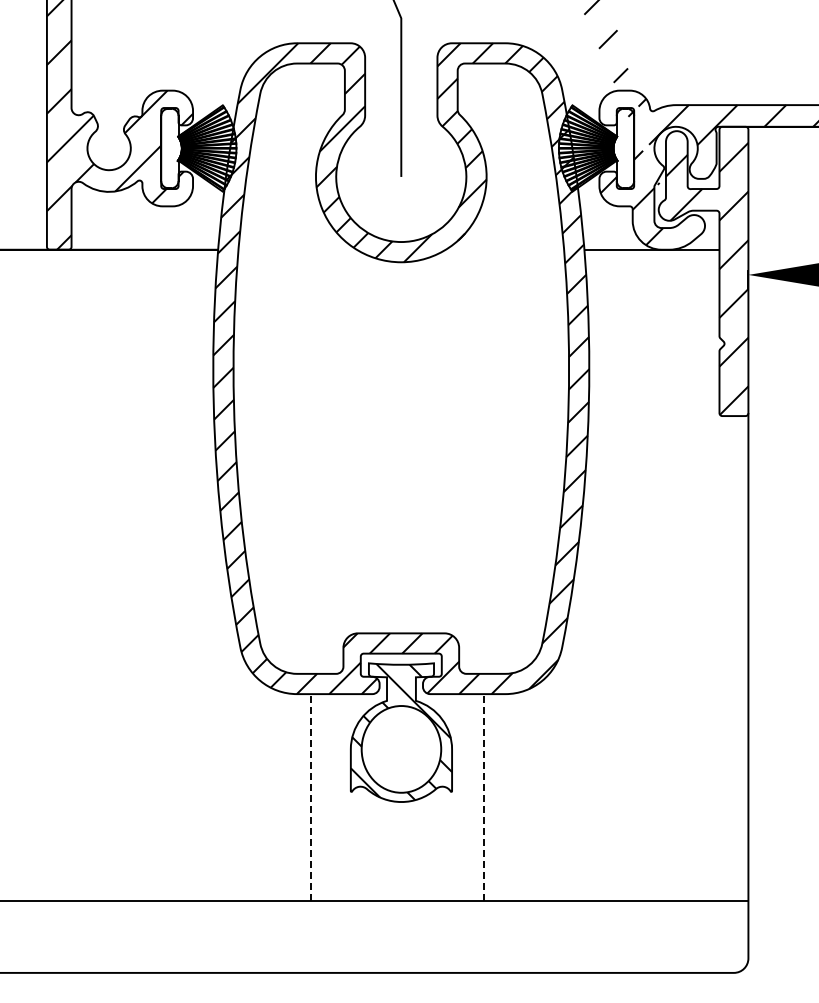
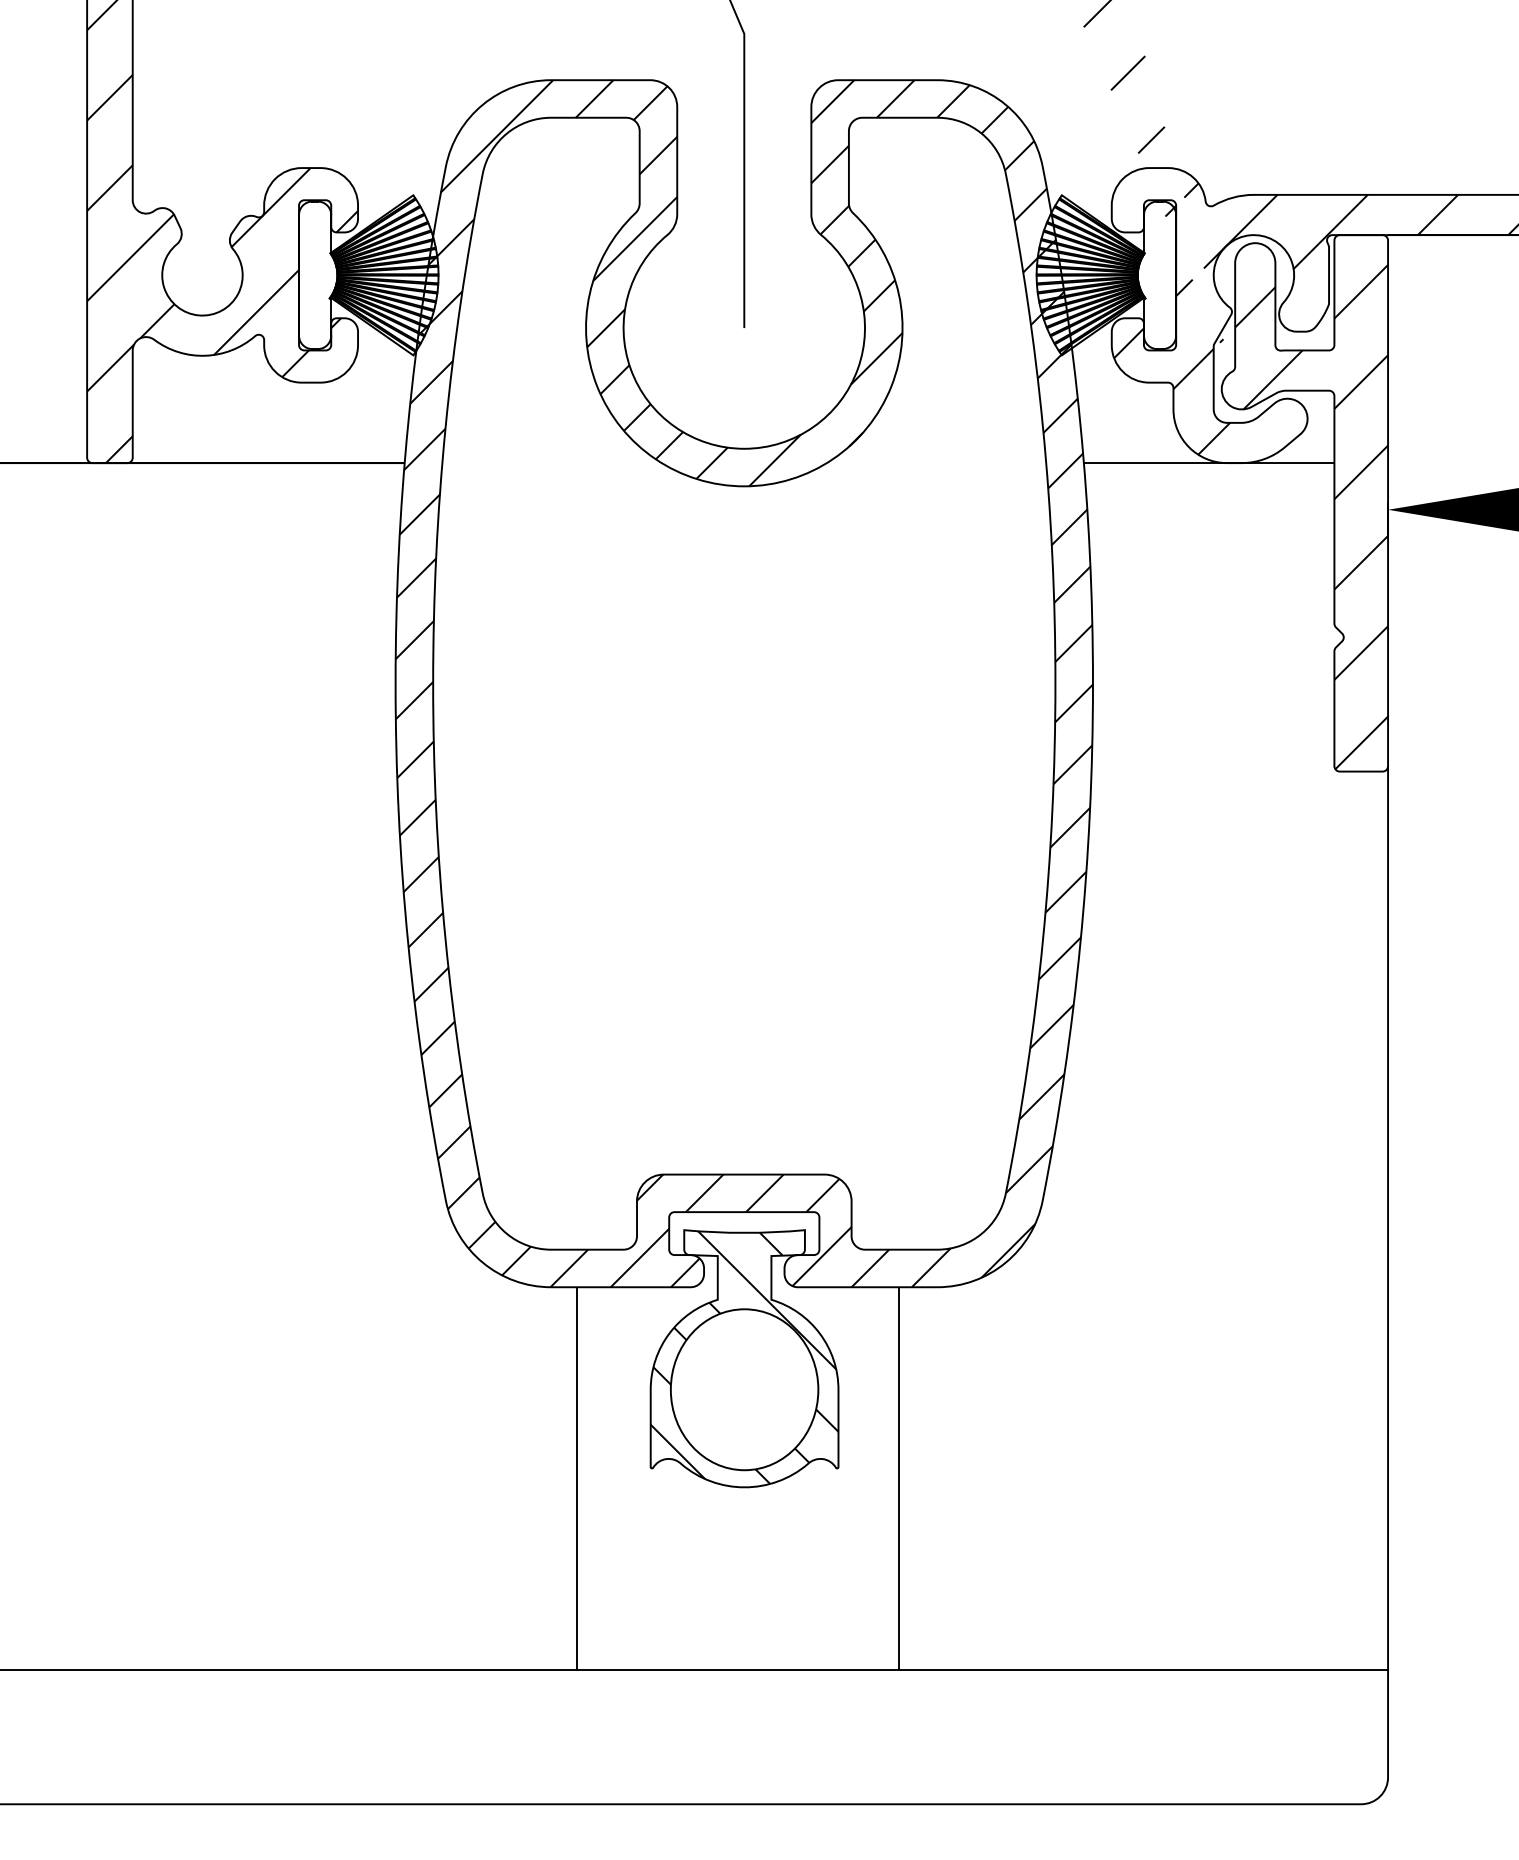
line: (310, 796) -> (575, 1477), dashed -> solid
line: (484, 796) -> (898, 1477), dashed -> solid

